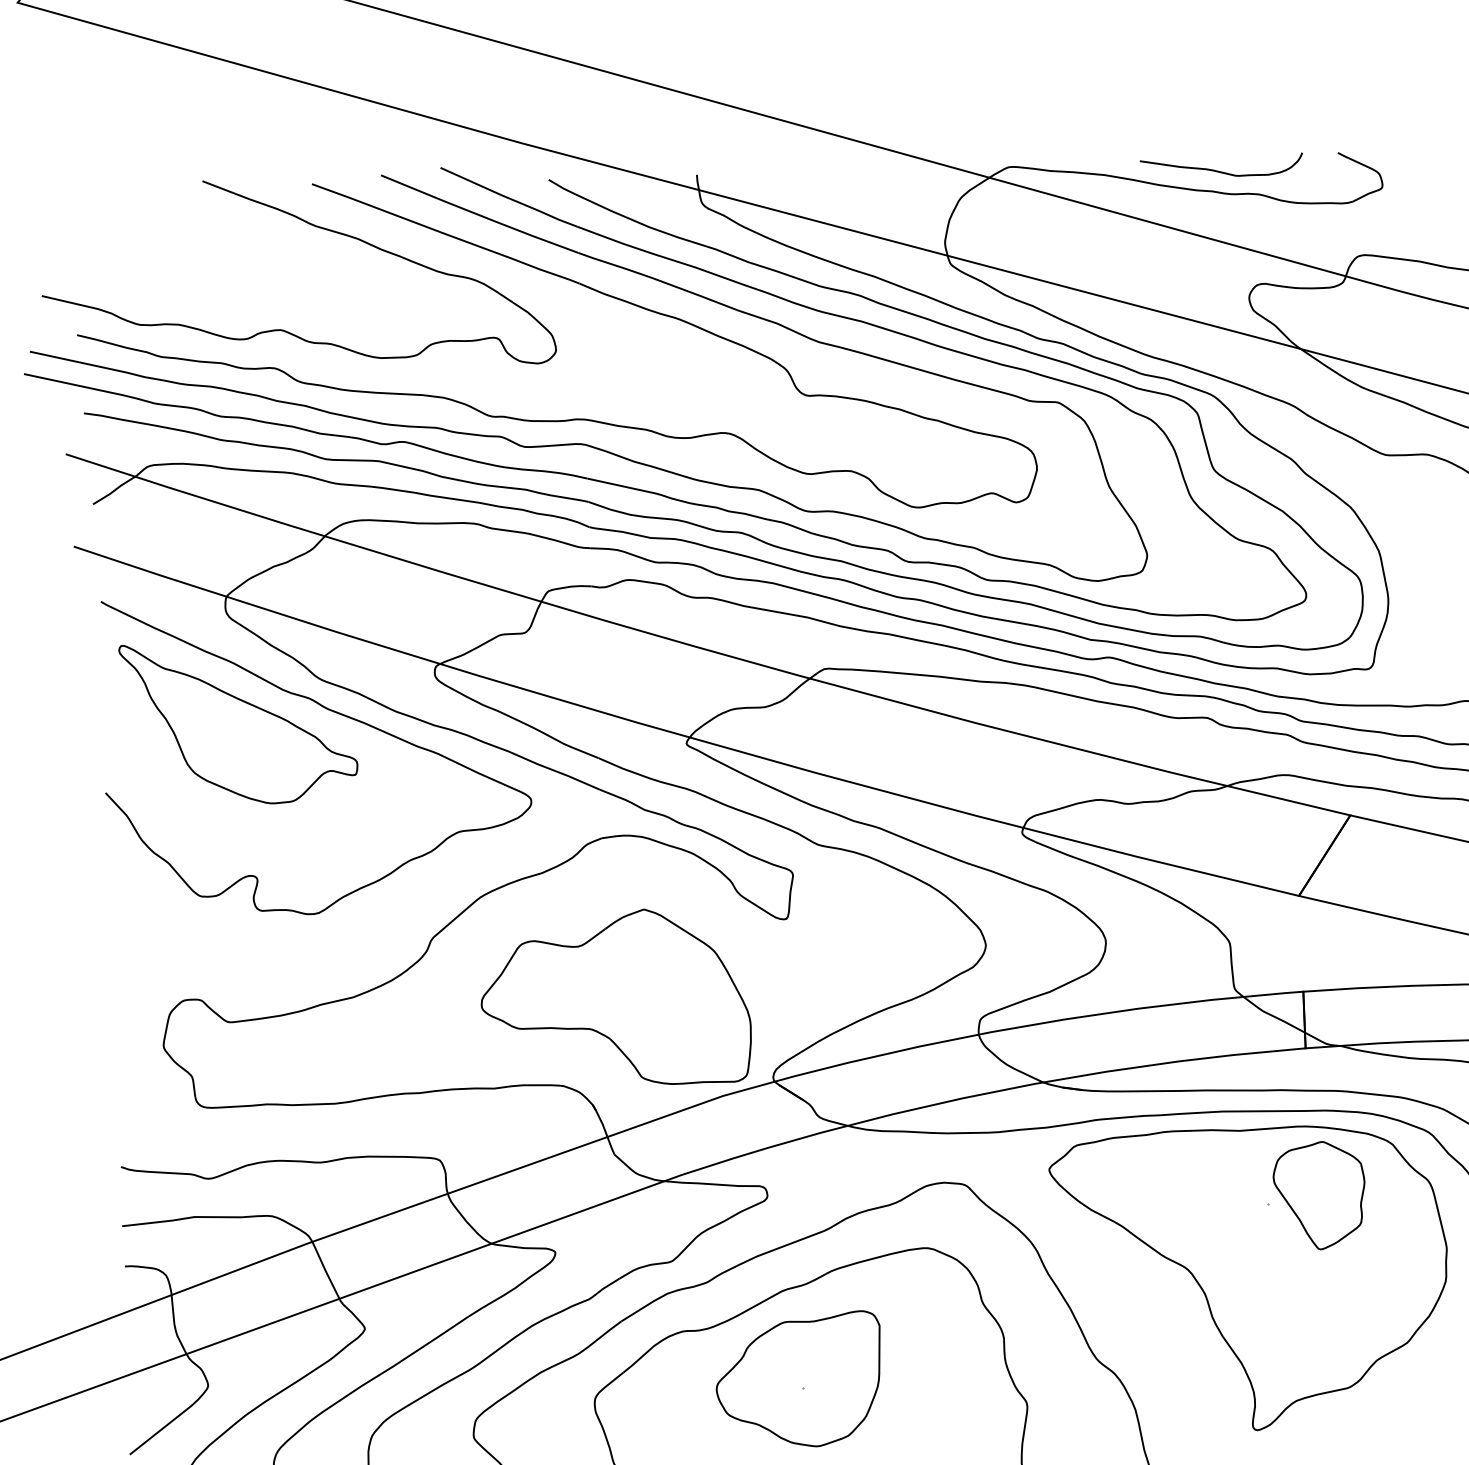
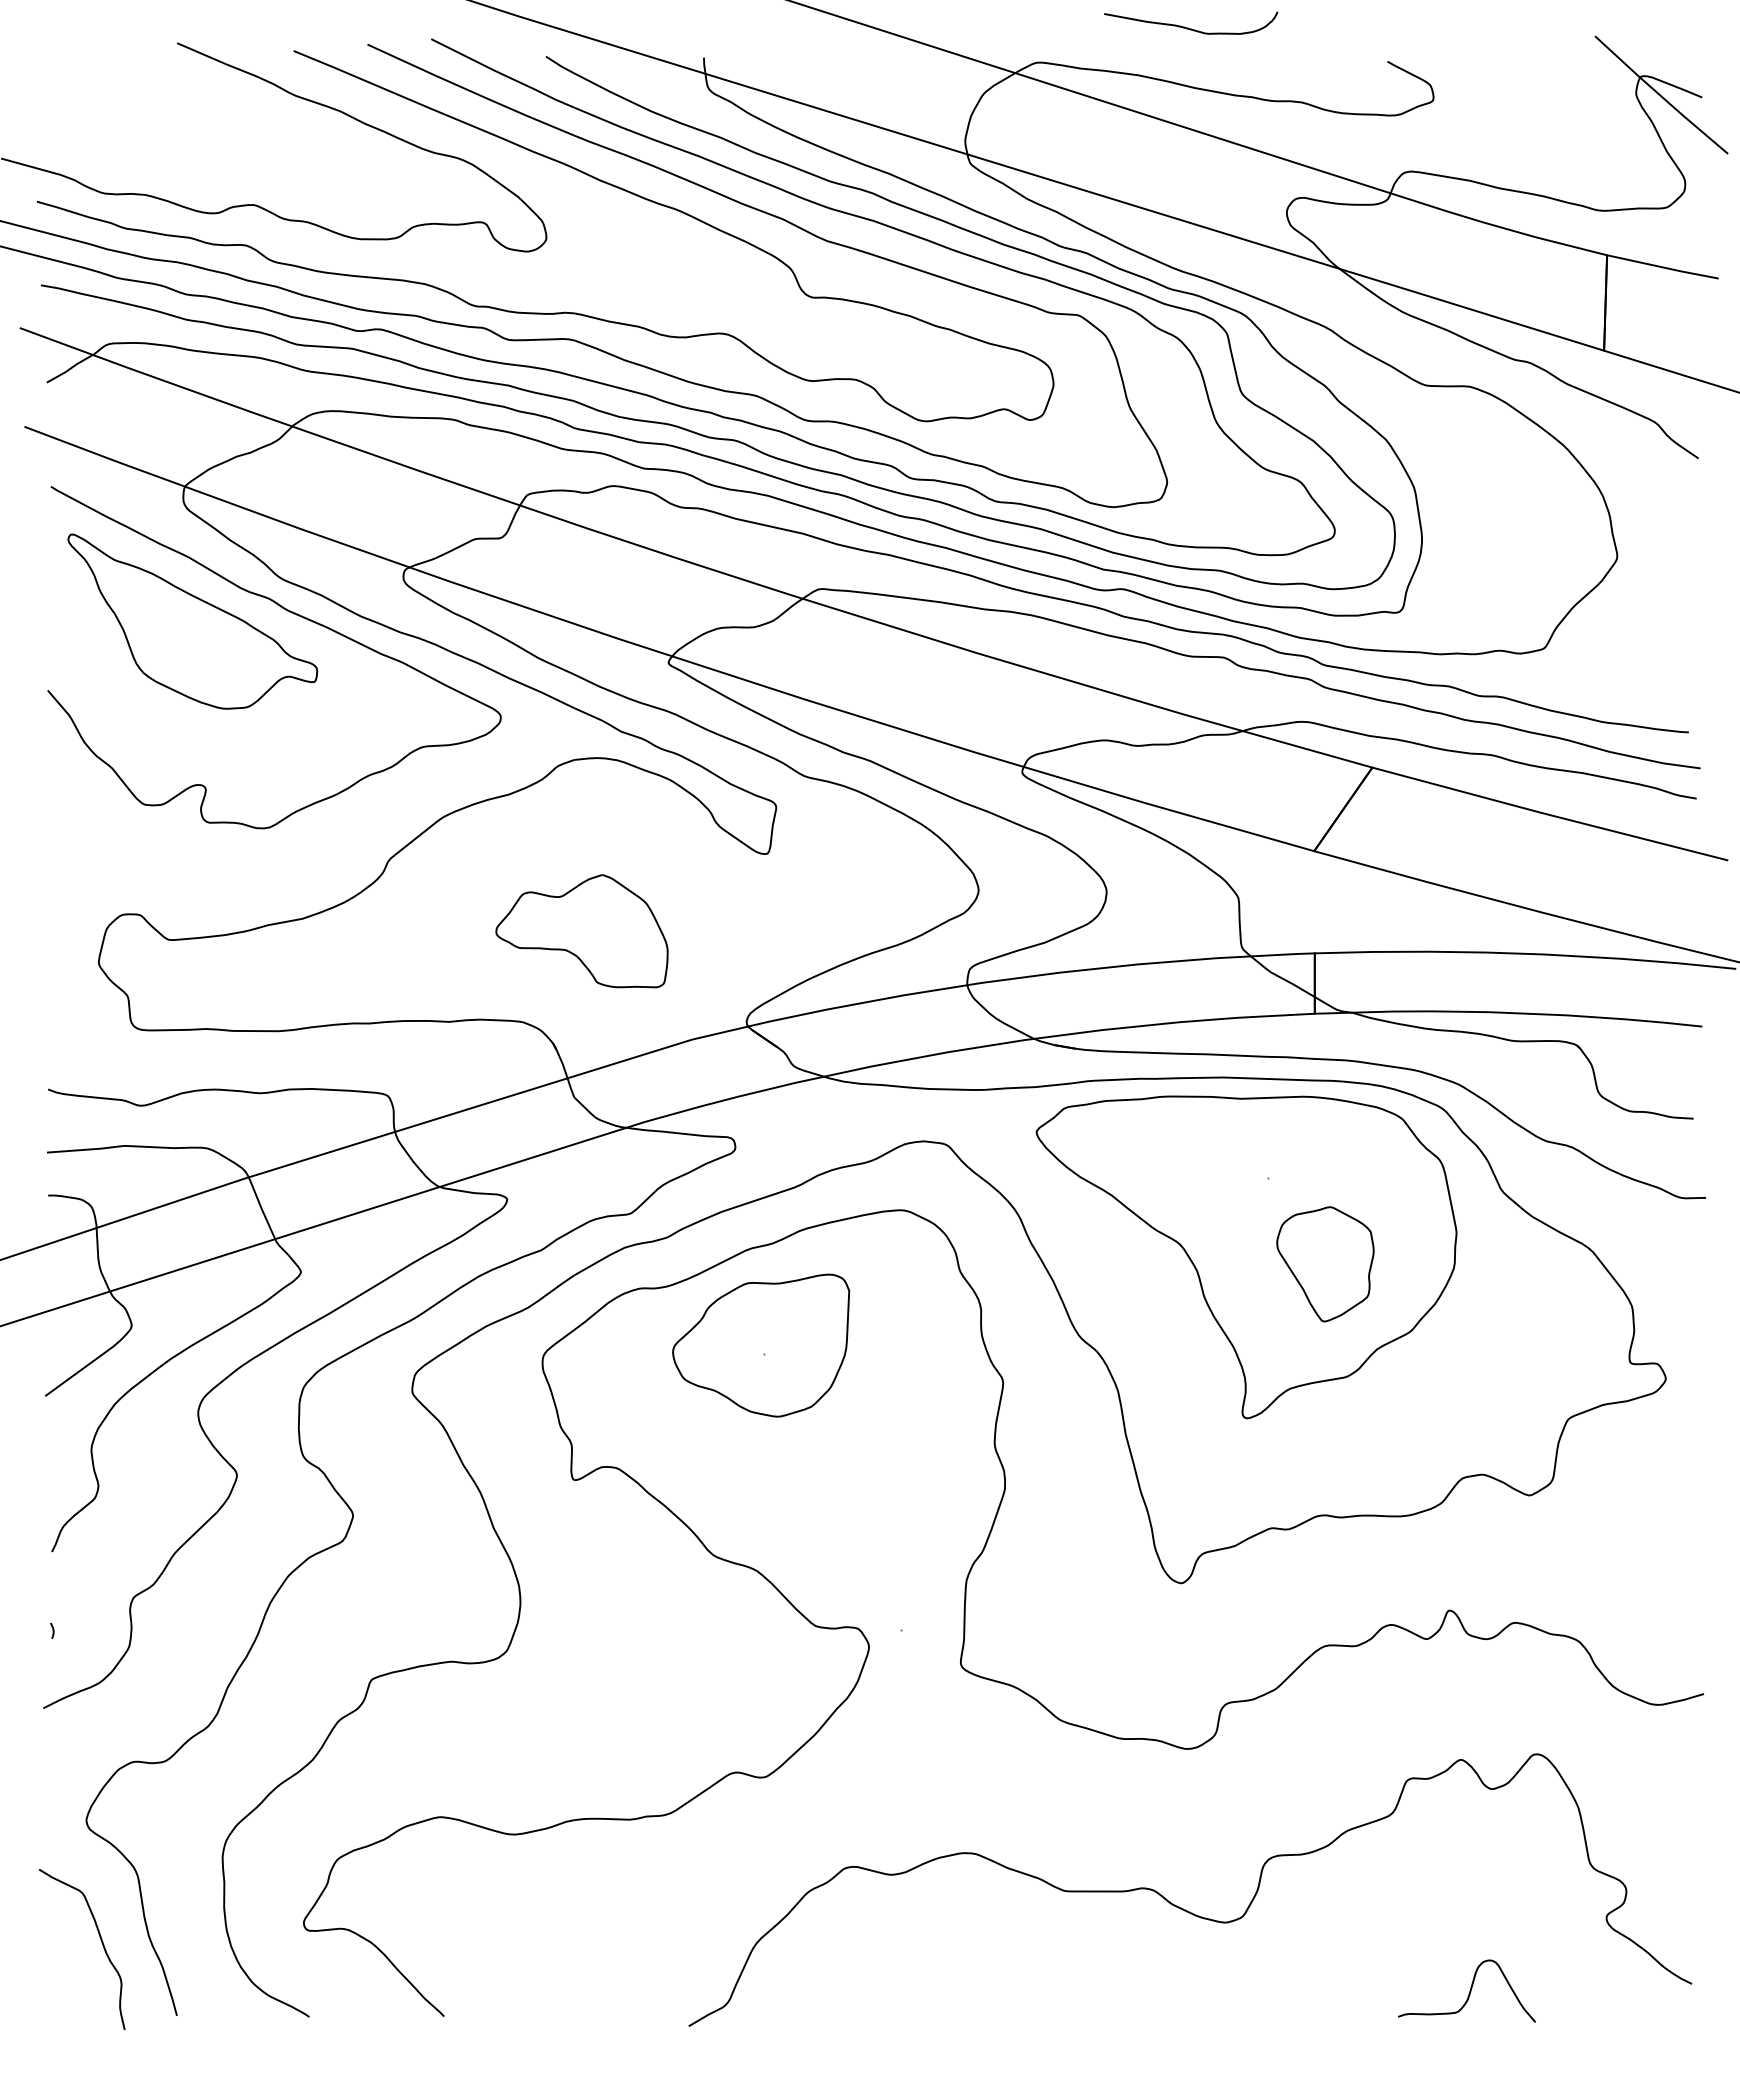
curve: (1219, 170) -> (1188, 27), moved
part: (615, 997) -> (581, 930), size x0.6
part: (1319, 1195) -> (1325, 1264), moved

